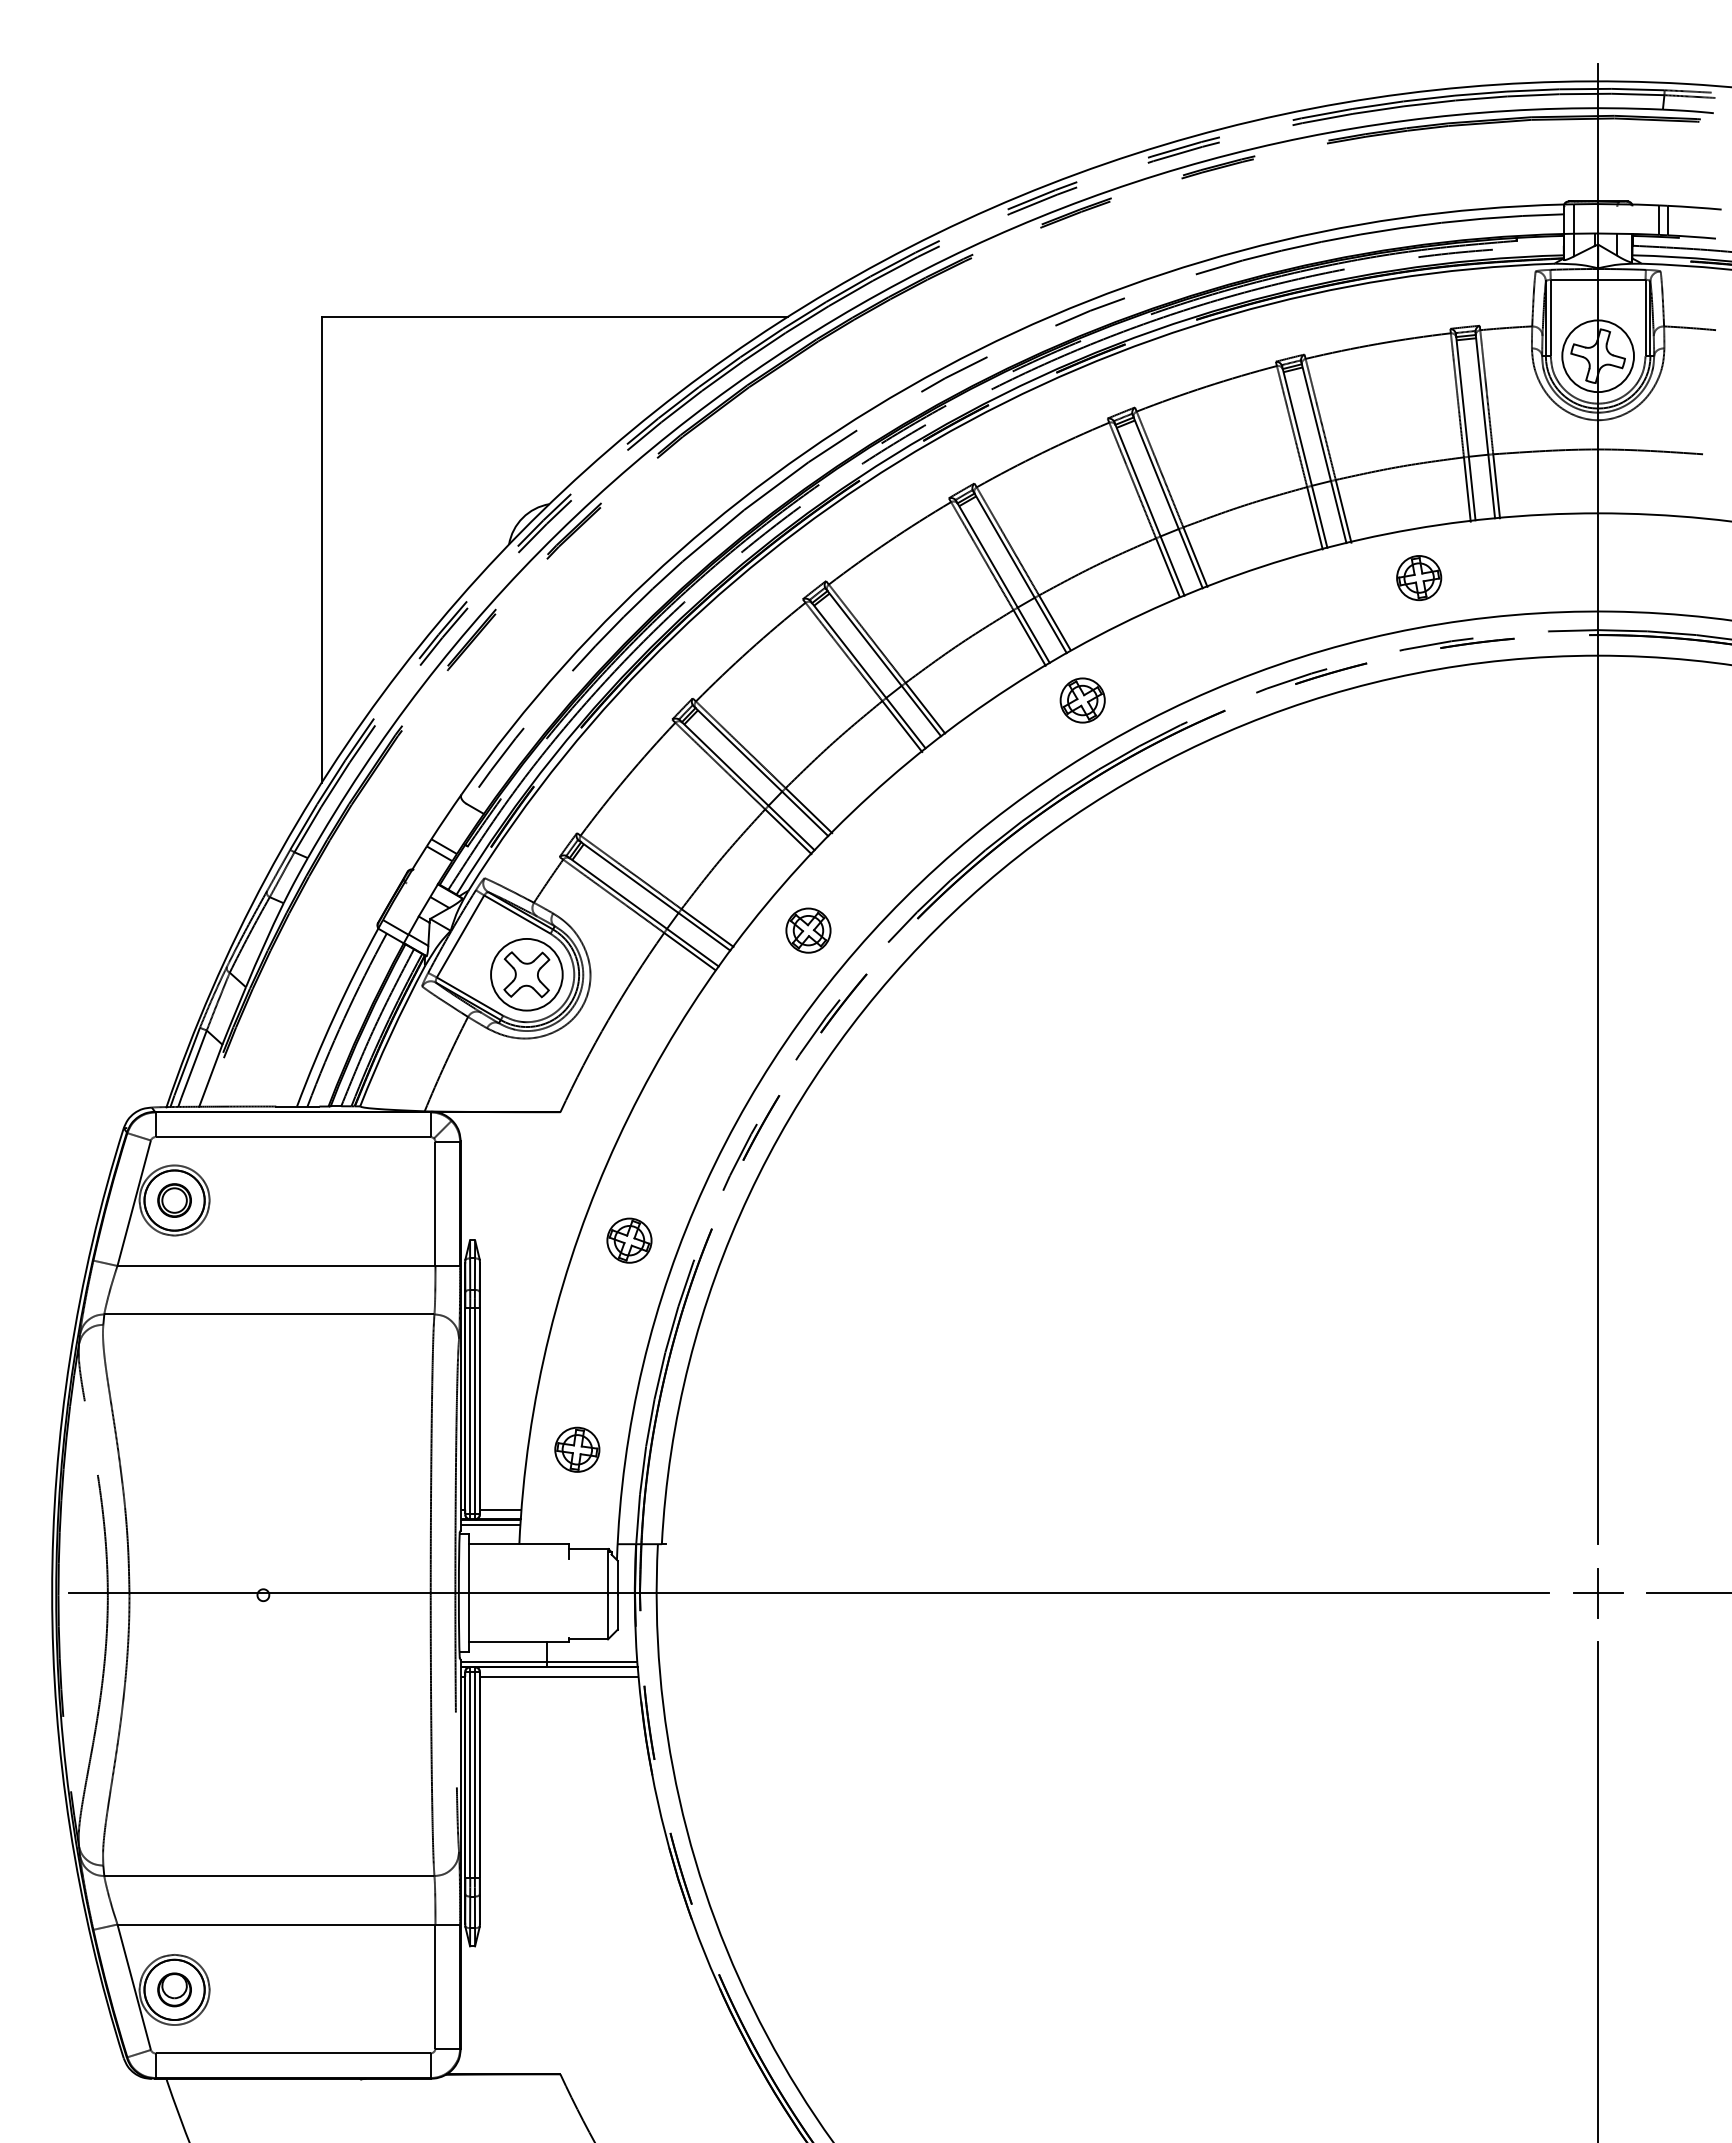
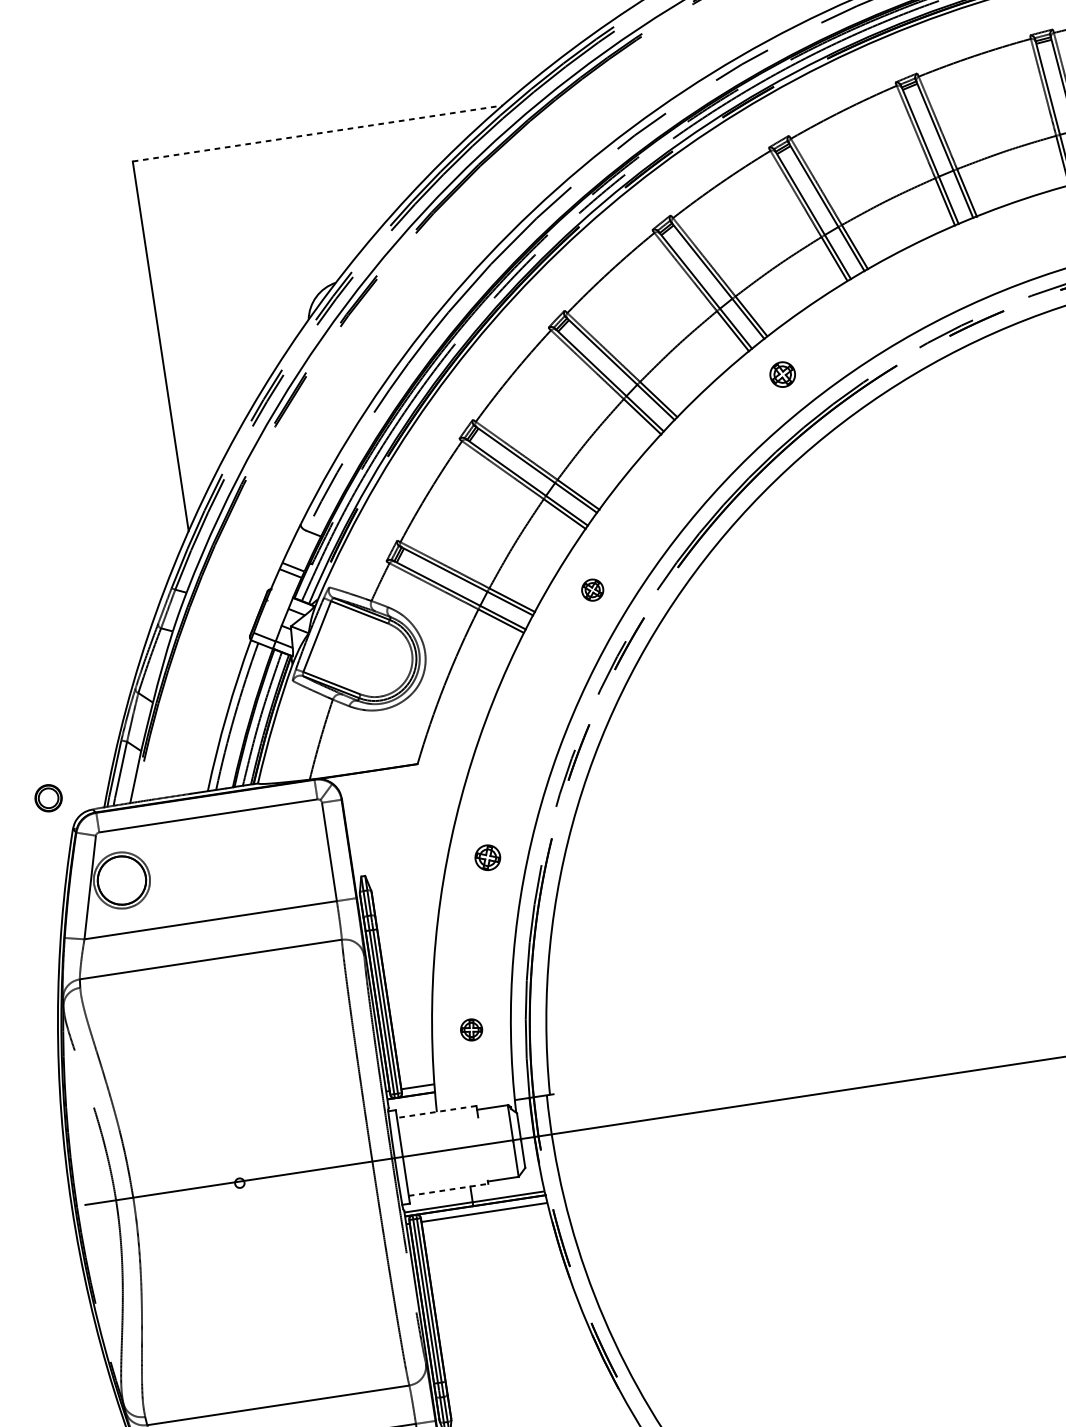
line: (554, 316) -> (317, 133), solid -> dashed
part: (1419, 578) -> (1035, 237), removed
part: (1082, 700) -> (782, 374), size x0.7
part: (808, 930) -> (592, 590), size x0.6
part: (526, 974) -> (374, 658), removed
part: (174, 1200) -> (48, 798), moved
part: (629, 1240) -> (487, 857), size x0.7
part: (577, 1449) -> (471, 1029), size x0.6
line: (490, 1524) -> (411, 1099), removed
line: (518, 1544) -> (436, 1112), solid -> dashed
line: (519, 1642) -> (448, 1189), solid -> dashed

